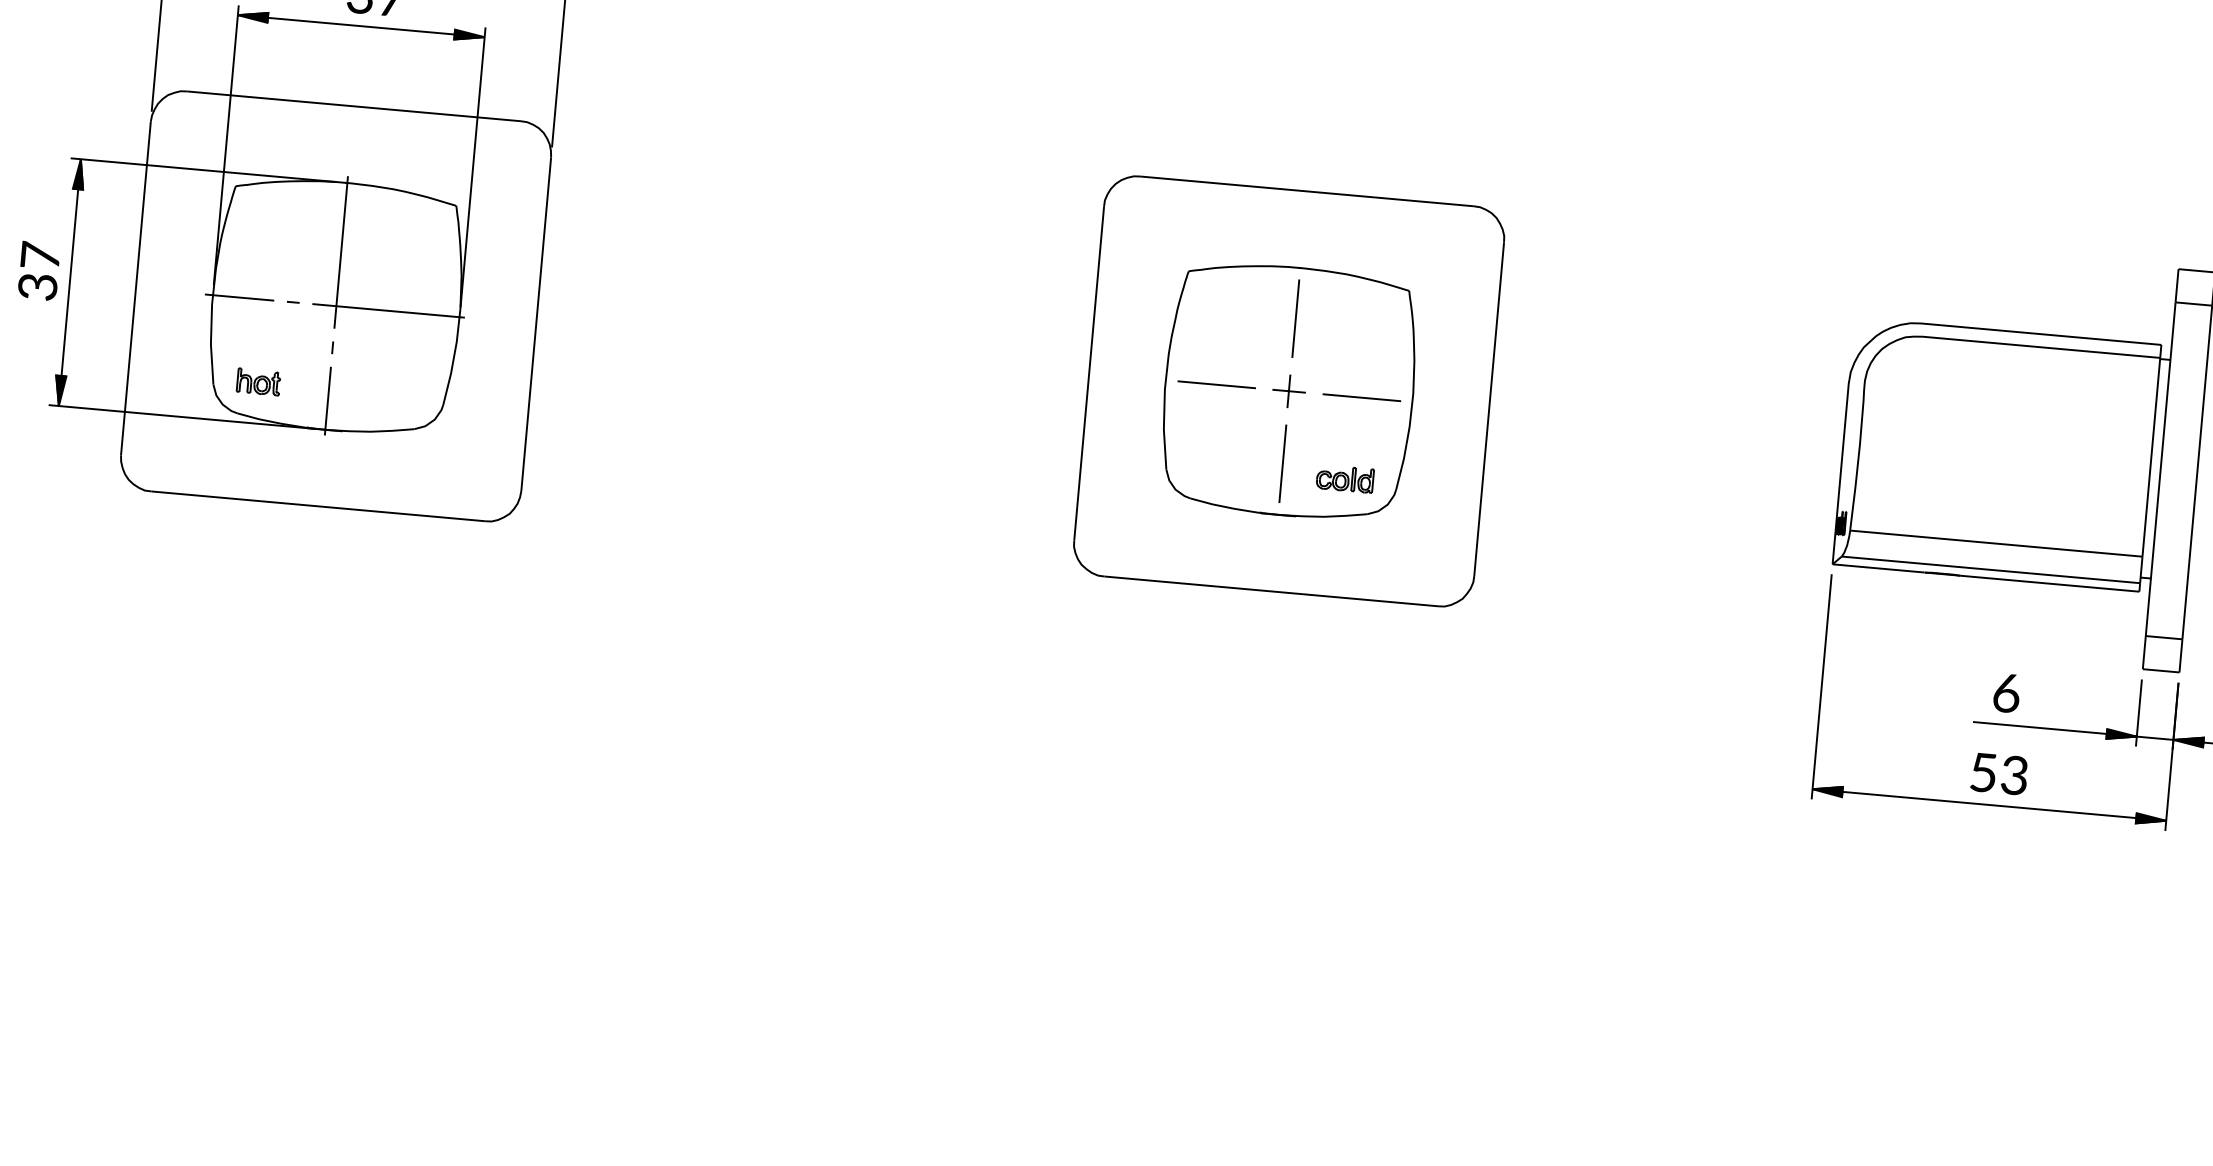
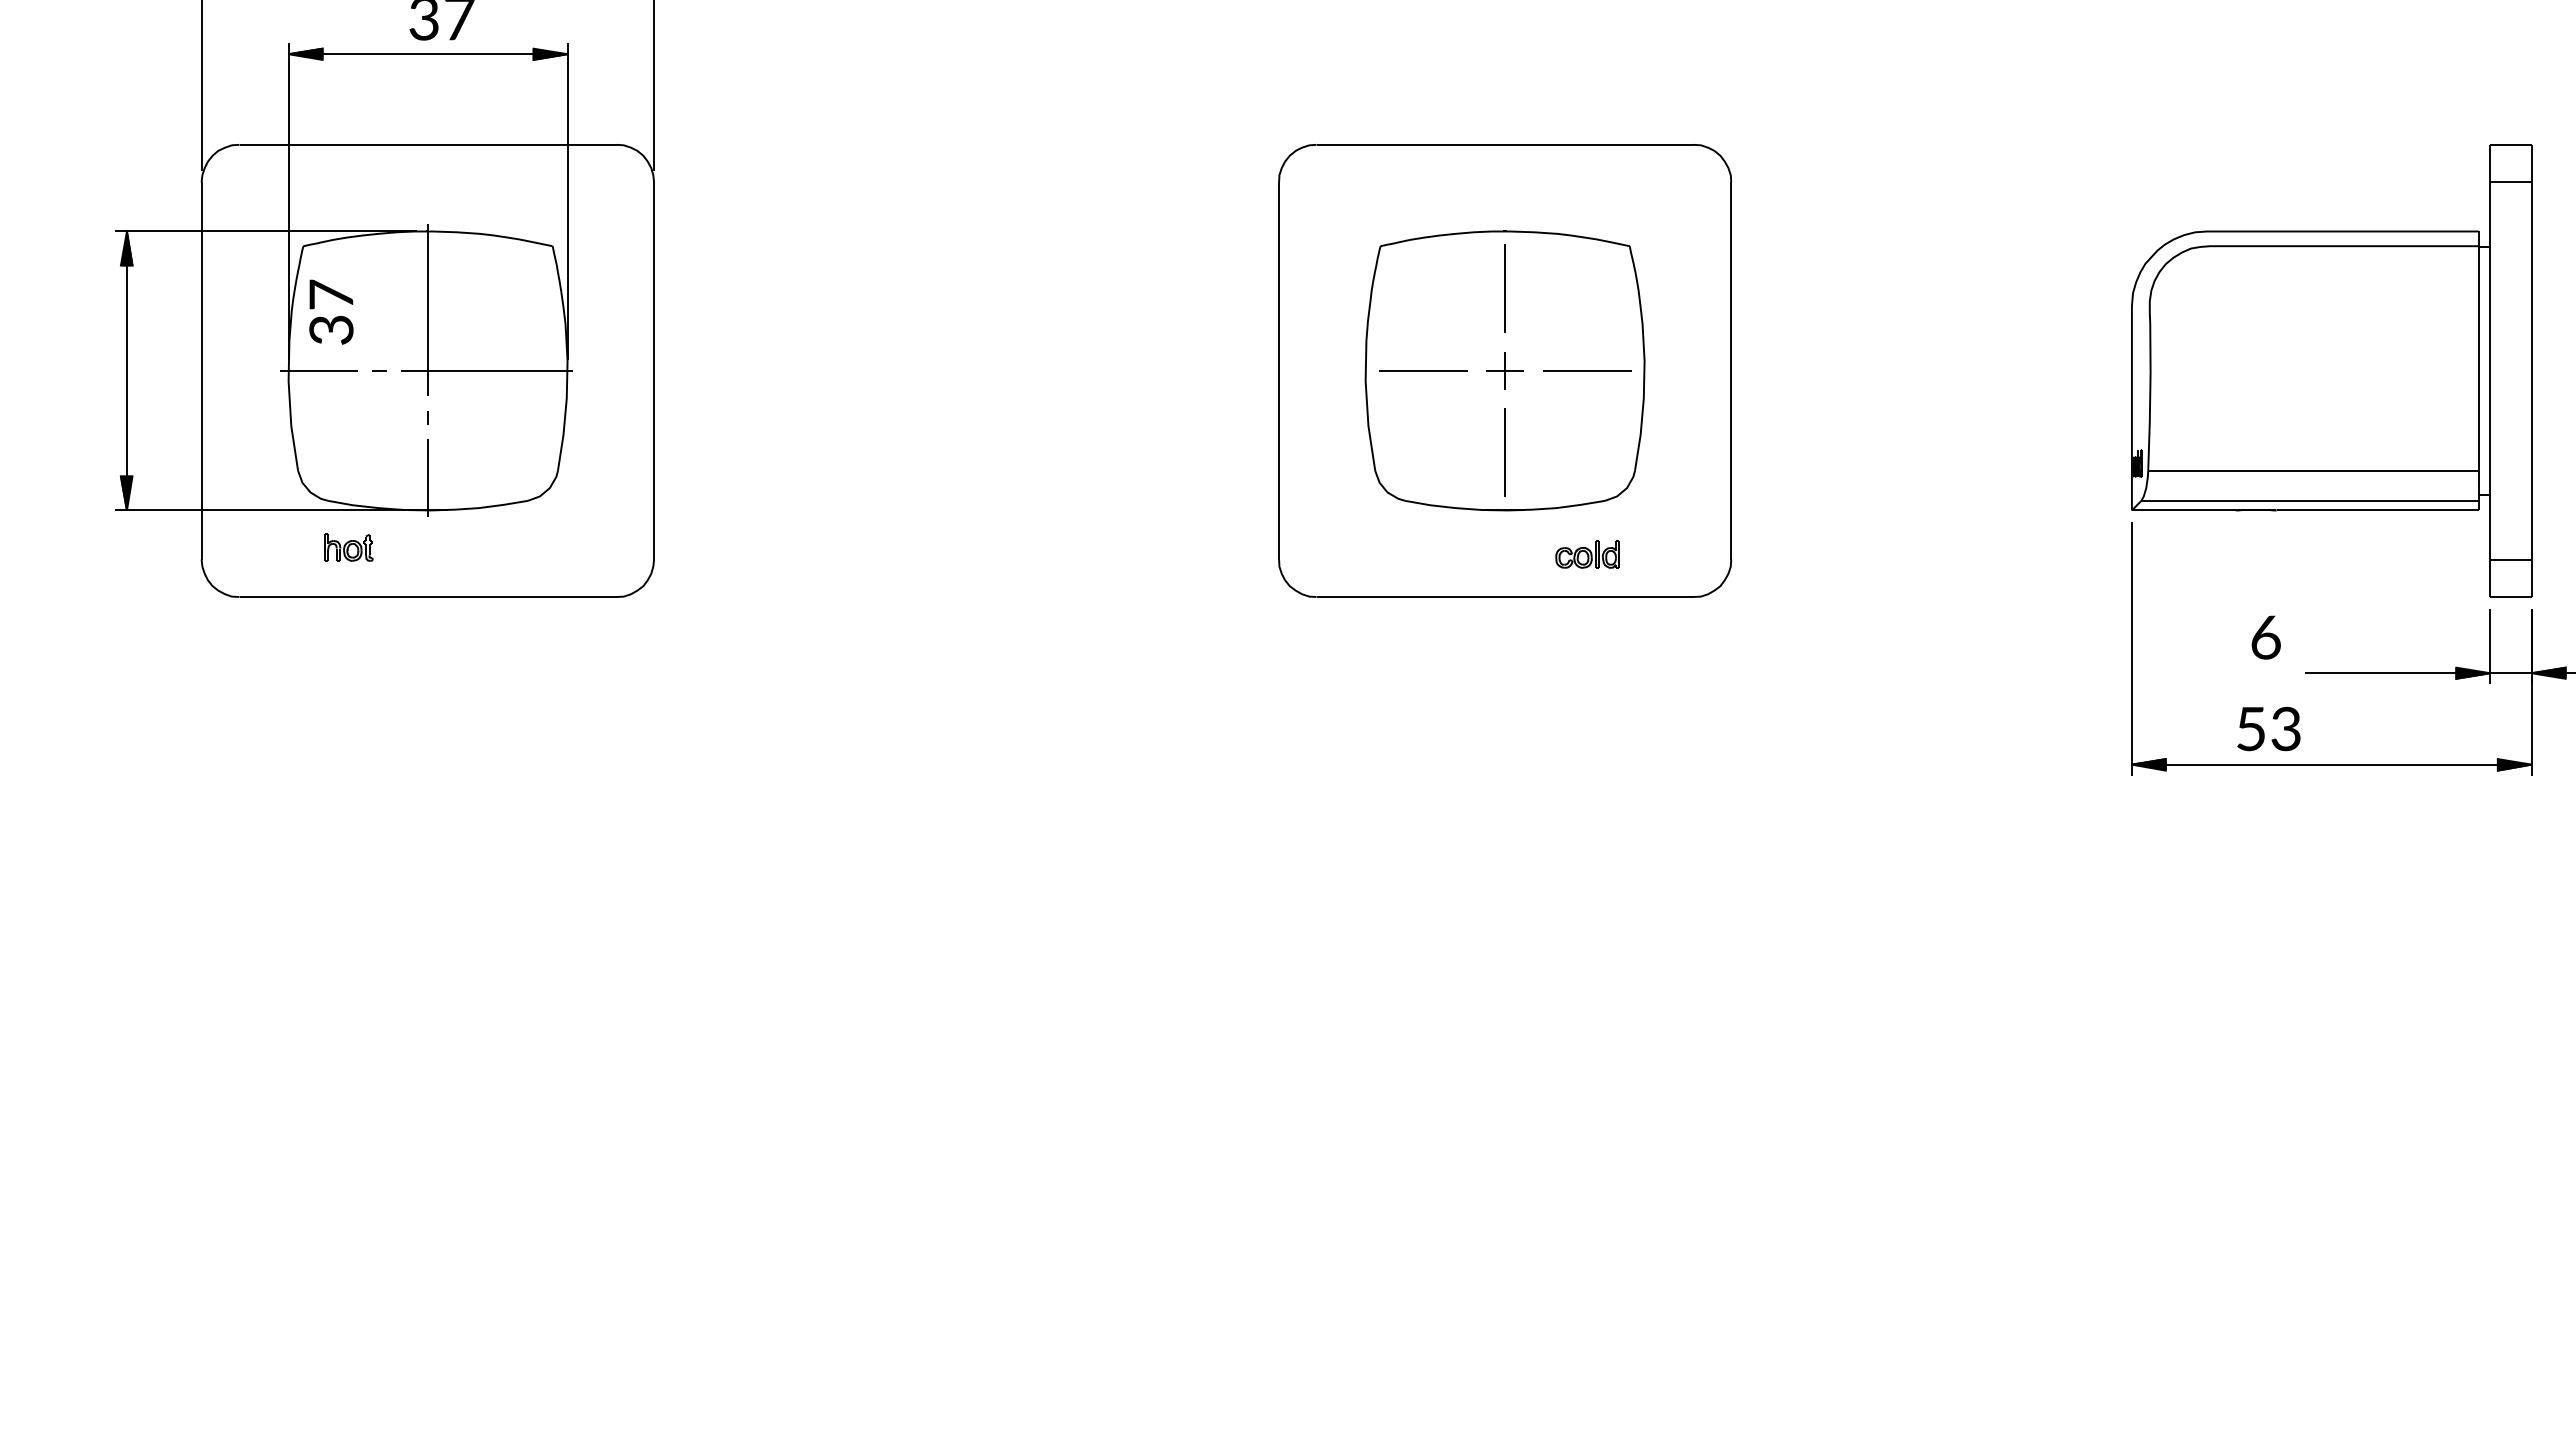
text: (39, 270) -> (331, 311), moved
part: (258, 381) -> (348, 547), moved
part: (1344, 478) -> (1587, 554), moved
text: (2006, 693) -> (2265, 637), moved
text: (1999, 773) -> (2268, 728), moved

